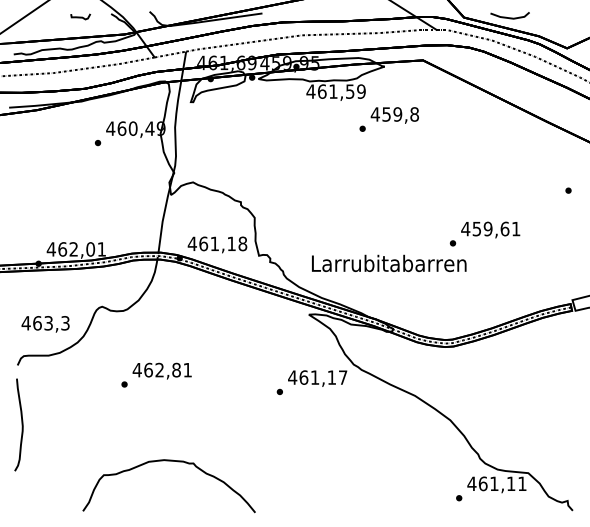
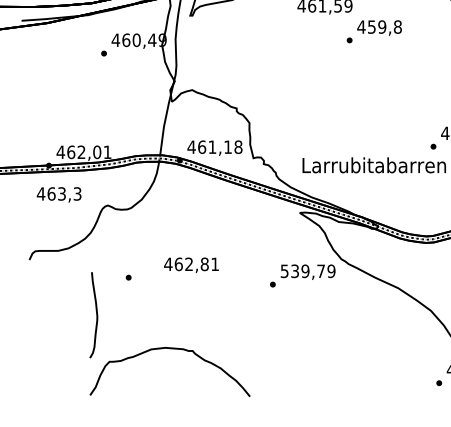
text: (45, 324) -> (59, 195), moved
text: (161, 370) -> (190, 264), moved
text: (317, 377) -> (307, 271), 461,17 -> 539,79
curve: (21, 424) -> (96, 314), moved

